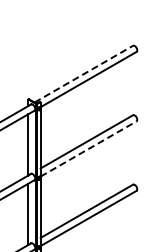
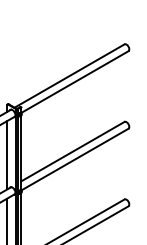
line: (83, 74) -> (69, 76), dashed -> solid
line: (89, 148) -> (75, 159), dashed -> solid

